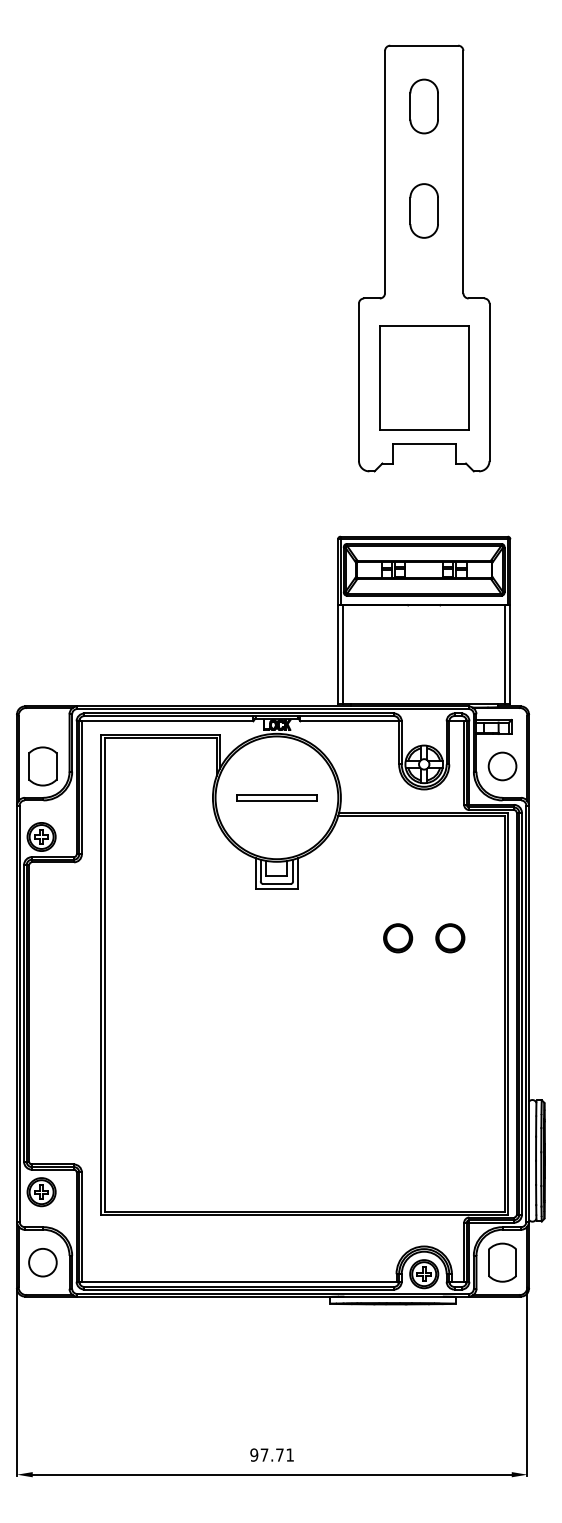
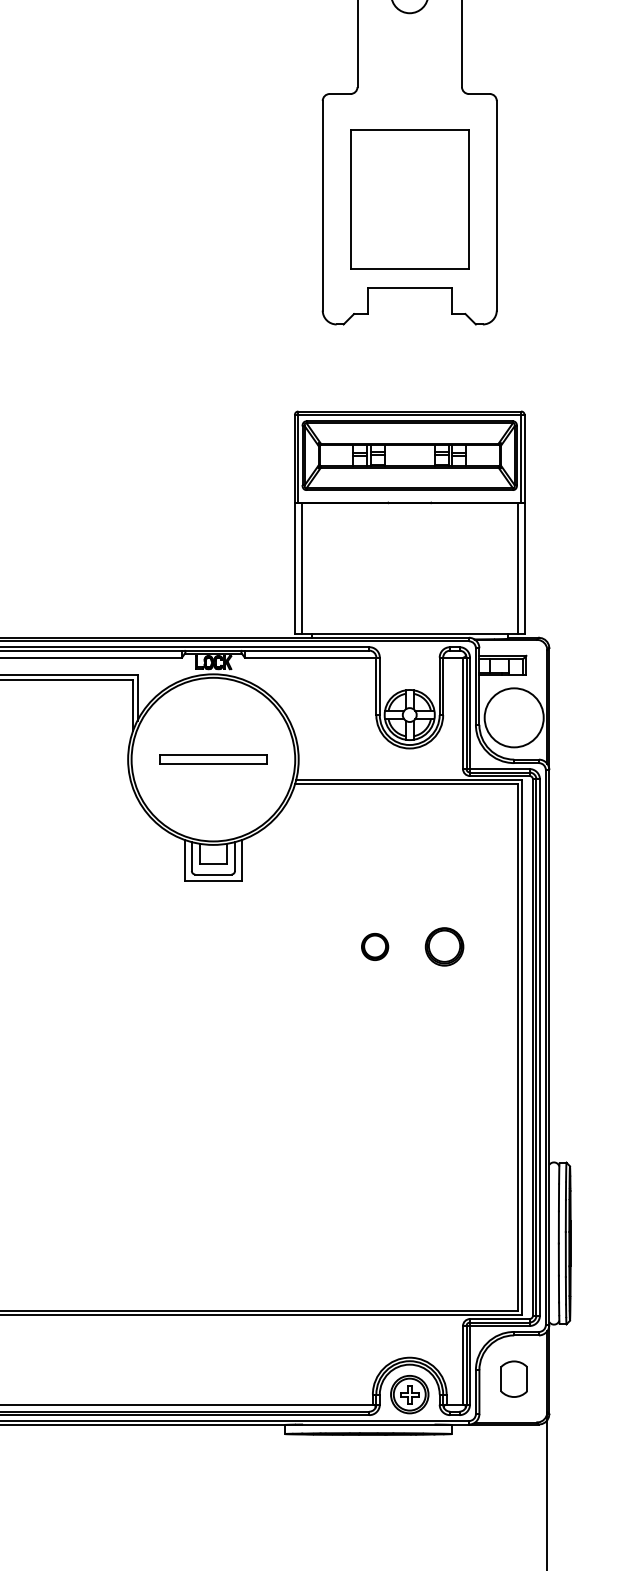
circle: (502, 766) -> (514, 717), size x1.6
part: (398, 938) -> (375, 947), size x0.7
part: (502, 1262) -> (514, 1379), size x0.7

